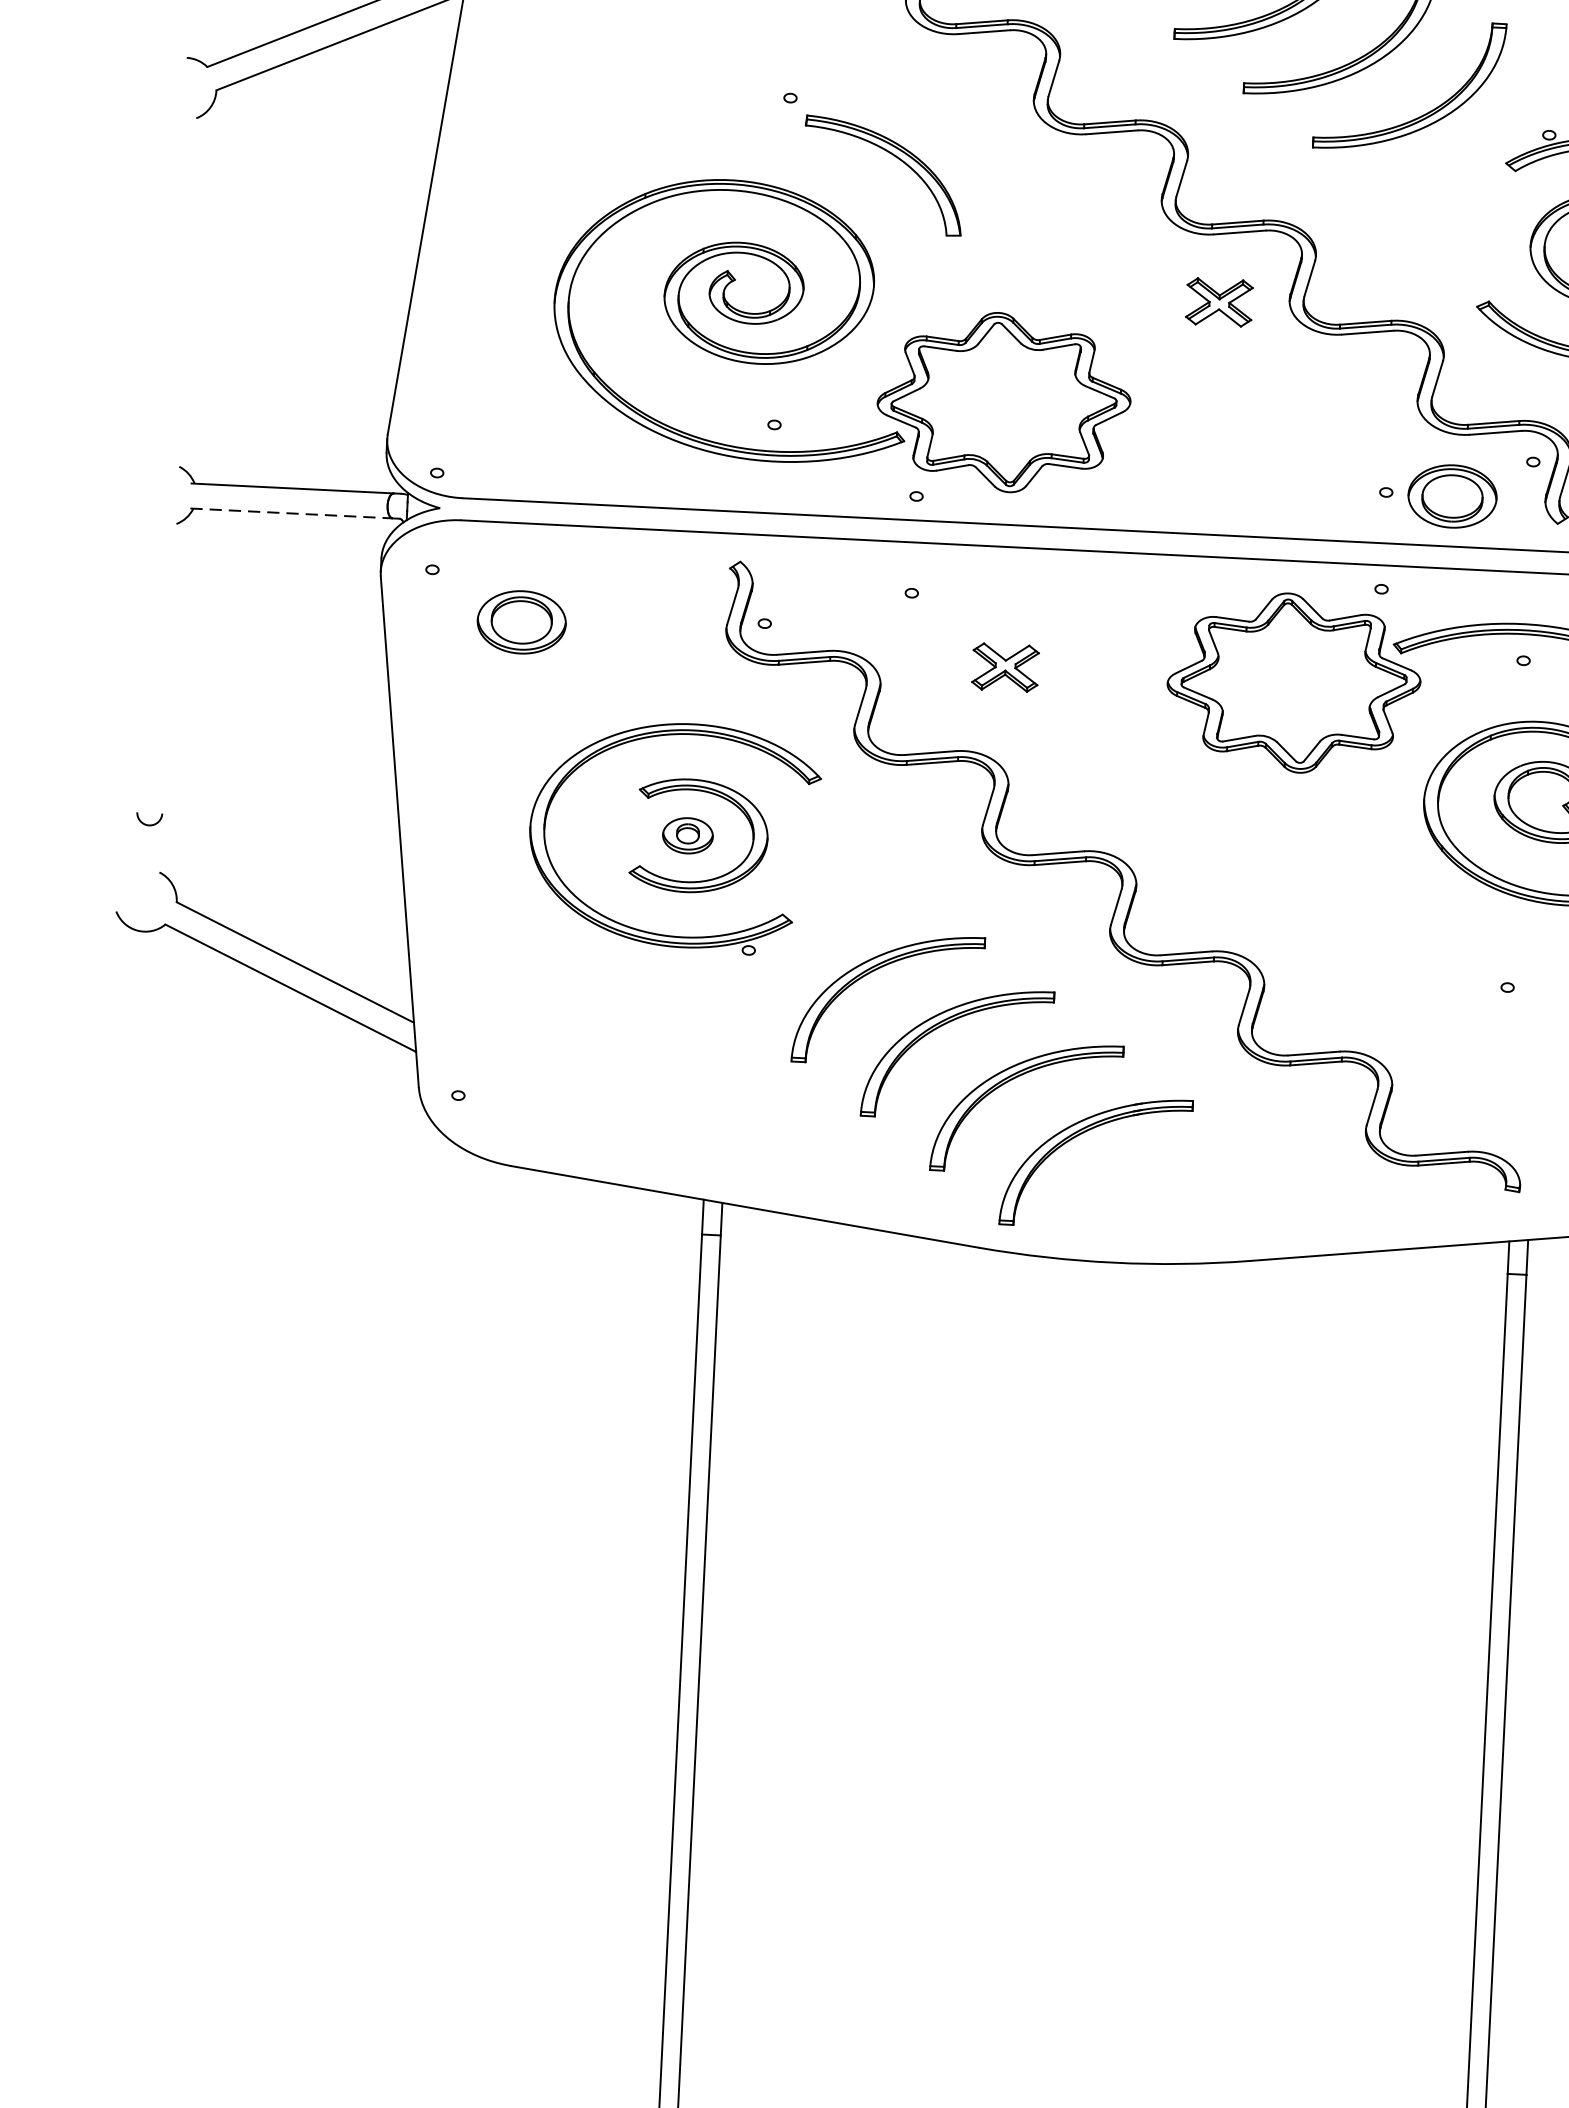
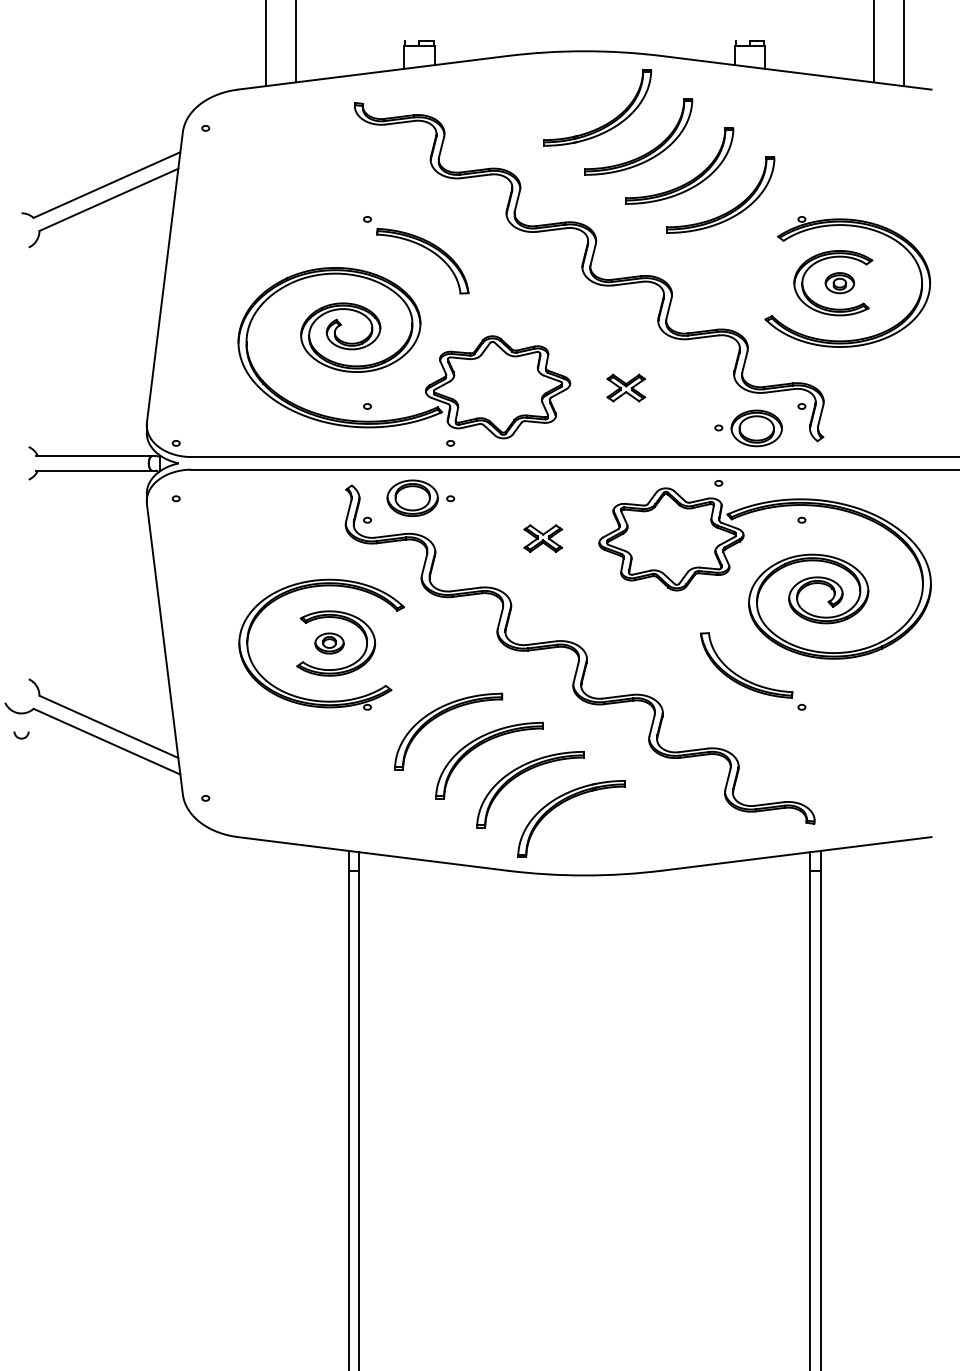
part: (1218, 301) -> (625, 387), moved
line: (292, 513) -> (94, 470), dashed -> solid
part: (521, 622) -> (412, 498), moved
part: (1004, 667) -> (542, 538), moved
arc: (149, 823) -> (21, 737), moved
part: (1399, 924) -> (738, 674), added

